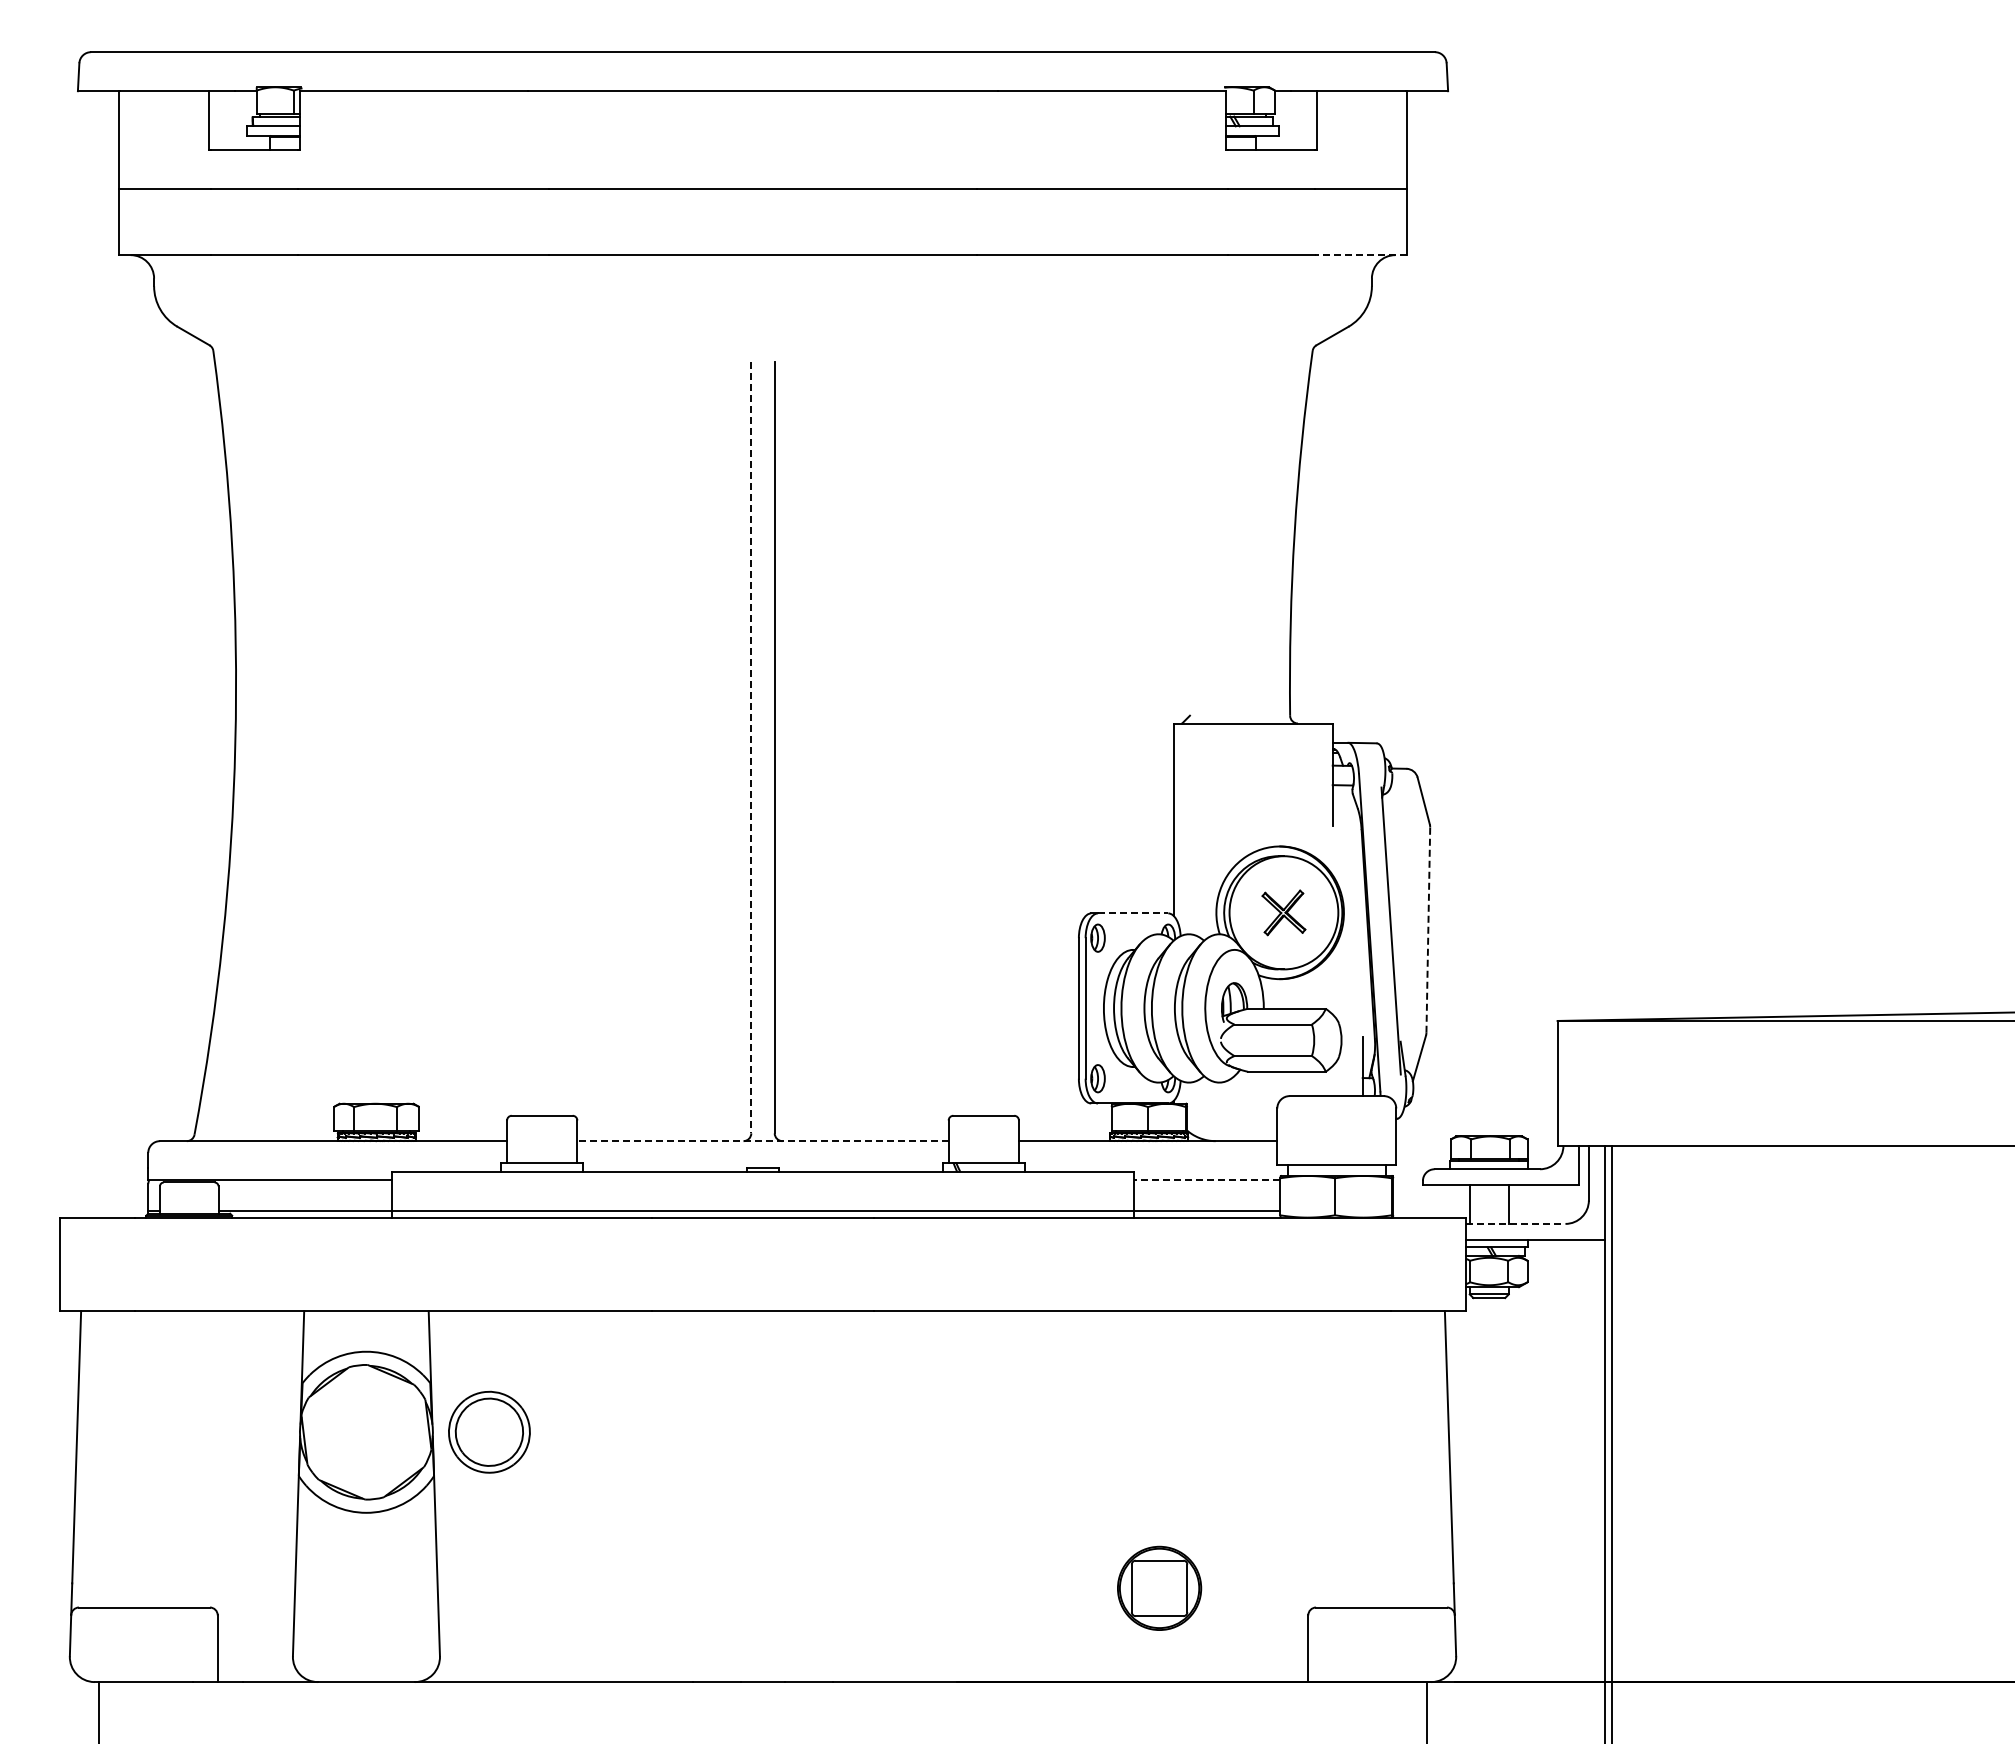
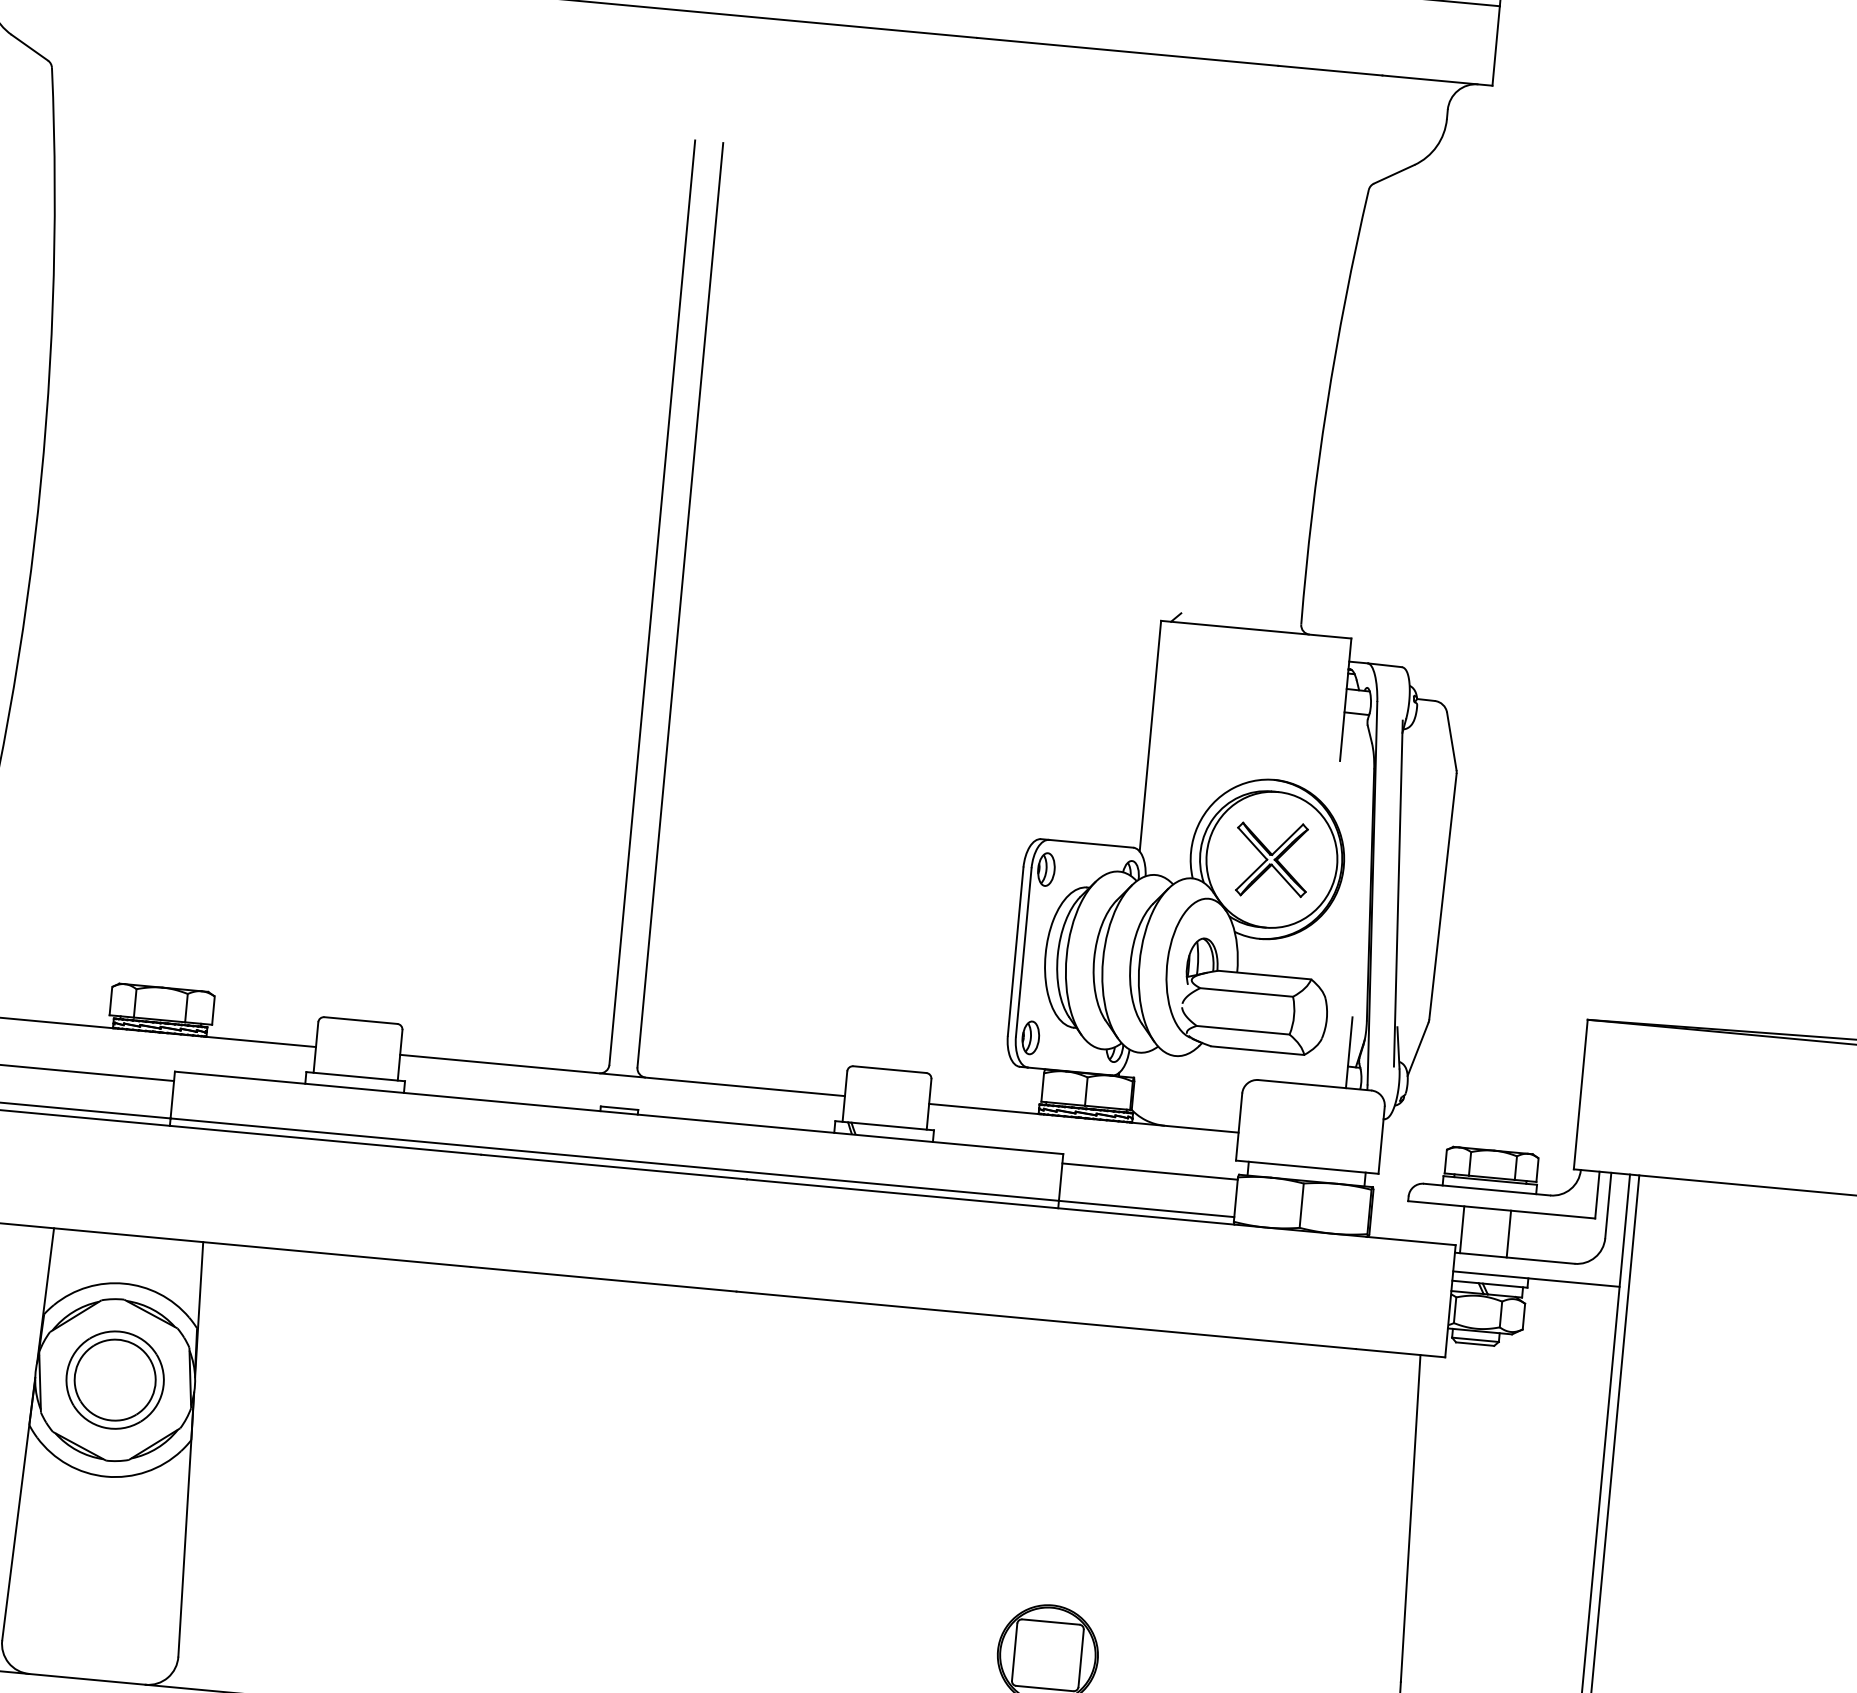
line: (1361, 255) -> (1437, 81), dashed -> solid
line: (751, 747) -> (652, 602), dashed -> solid
part: (1283, 912) -> (1271, 859), size x1.43
line: (1133, 913) -> (1091, 843), dashed -> solid
line: (1428, 930) -> (1443, 897), dashed -> solid
line: (763, 1141) -> (623, 1075), dashed -> solid
line: (1206, 1180) -> (1149, 1171), dashed -> solid
line: (1515, 1223) -> (1514, 1257), dashed -> solid
part: (489, 1431) -> (115, 1379), moved

